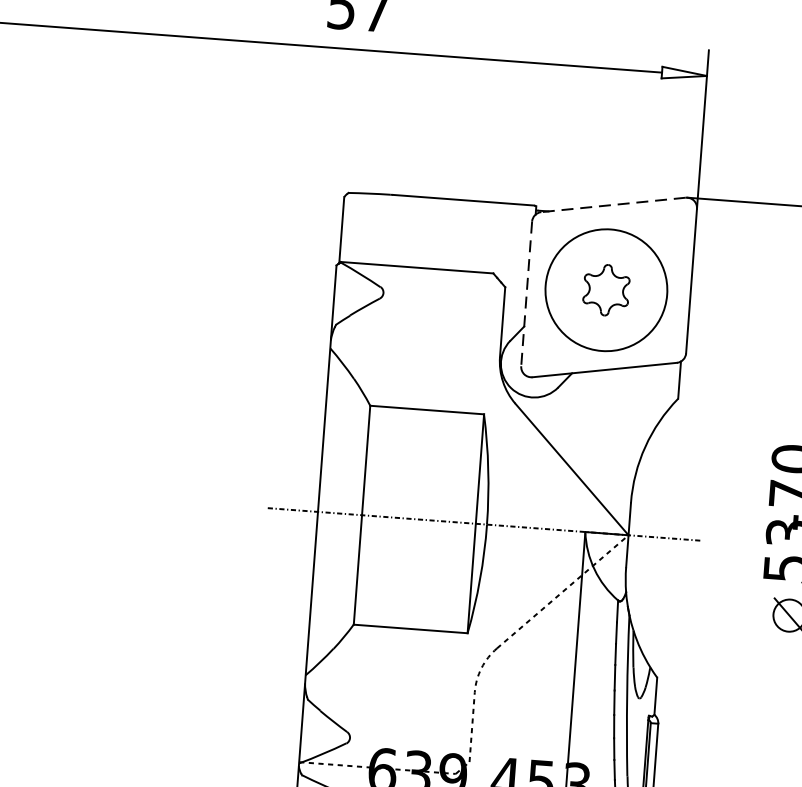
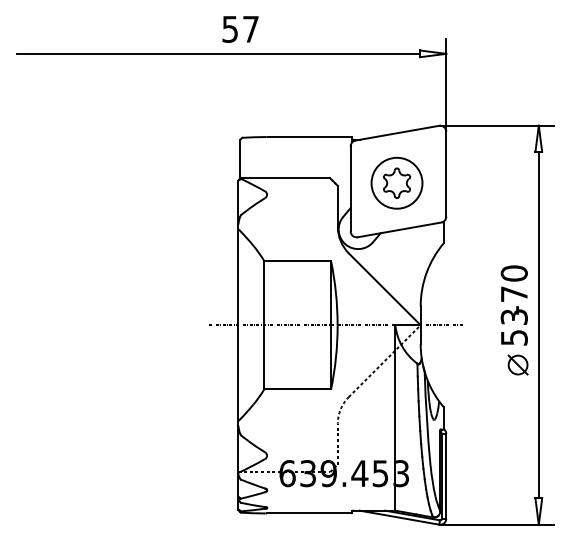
line: (611, 205) -> (396, 133), dashed -> solid
circle: (605, 288) -> (396, 182), size x0.71
line: (526, 294) -> (350, 189), dashed -> solid

